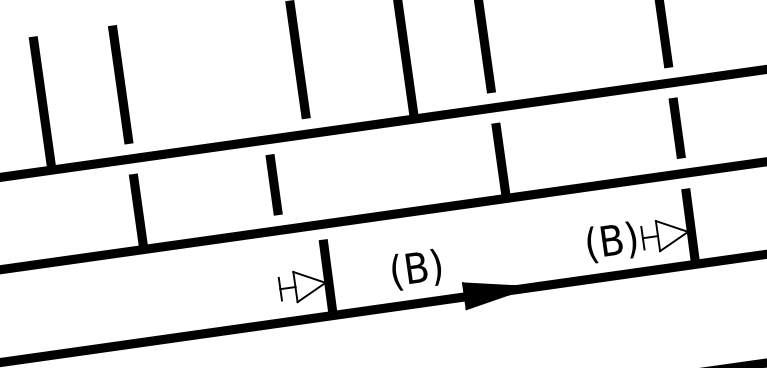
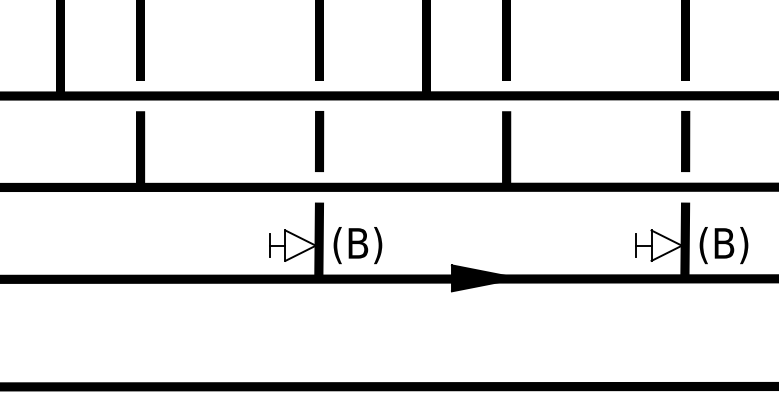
line: (274, 184) -> (319, 141), moved
text: (611, 242) -> (723, 245), moved
text: (416, 269) -> (357, 245), moved

